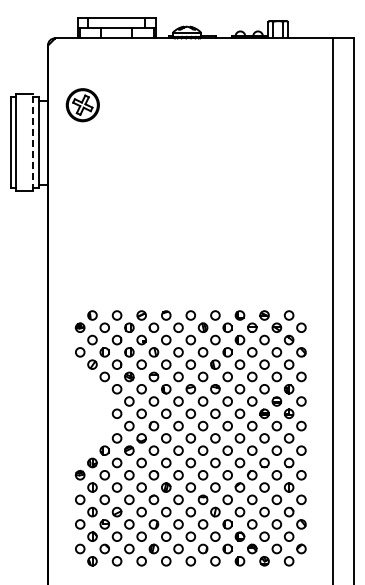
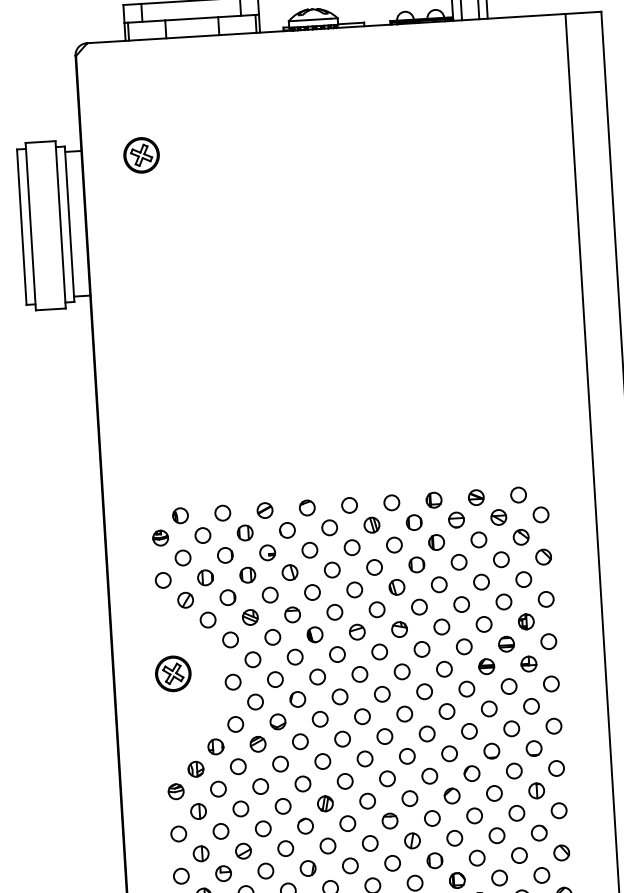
part: (82, 105) -> (141, 155), size x0.62
line: (33, 142) -> (60, 224), dashed -> solid
part: (82, 406) -> (172, 673), added

